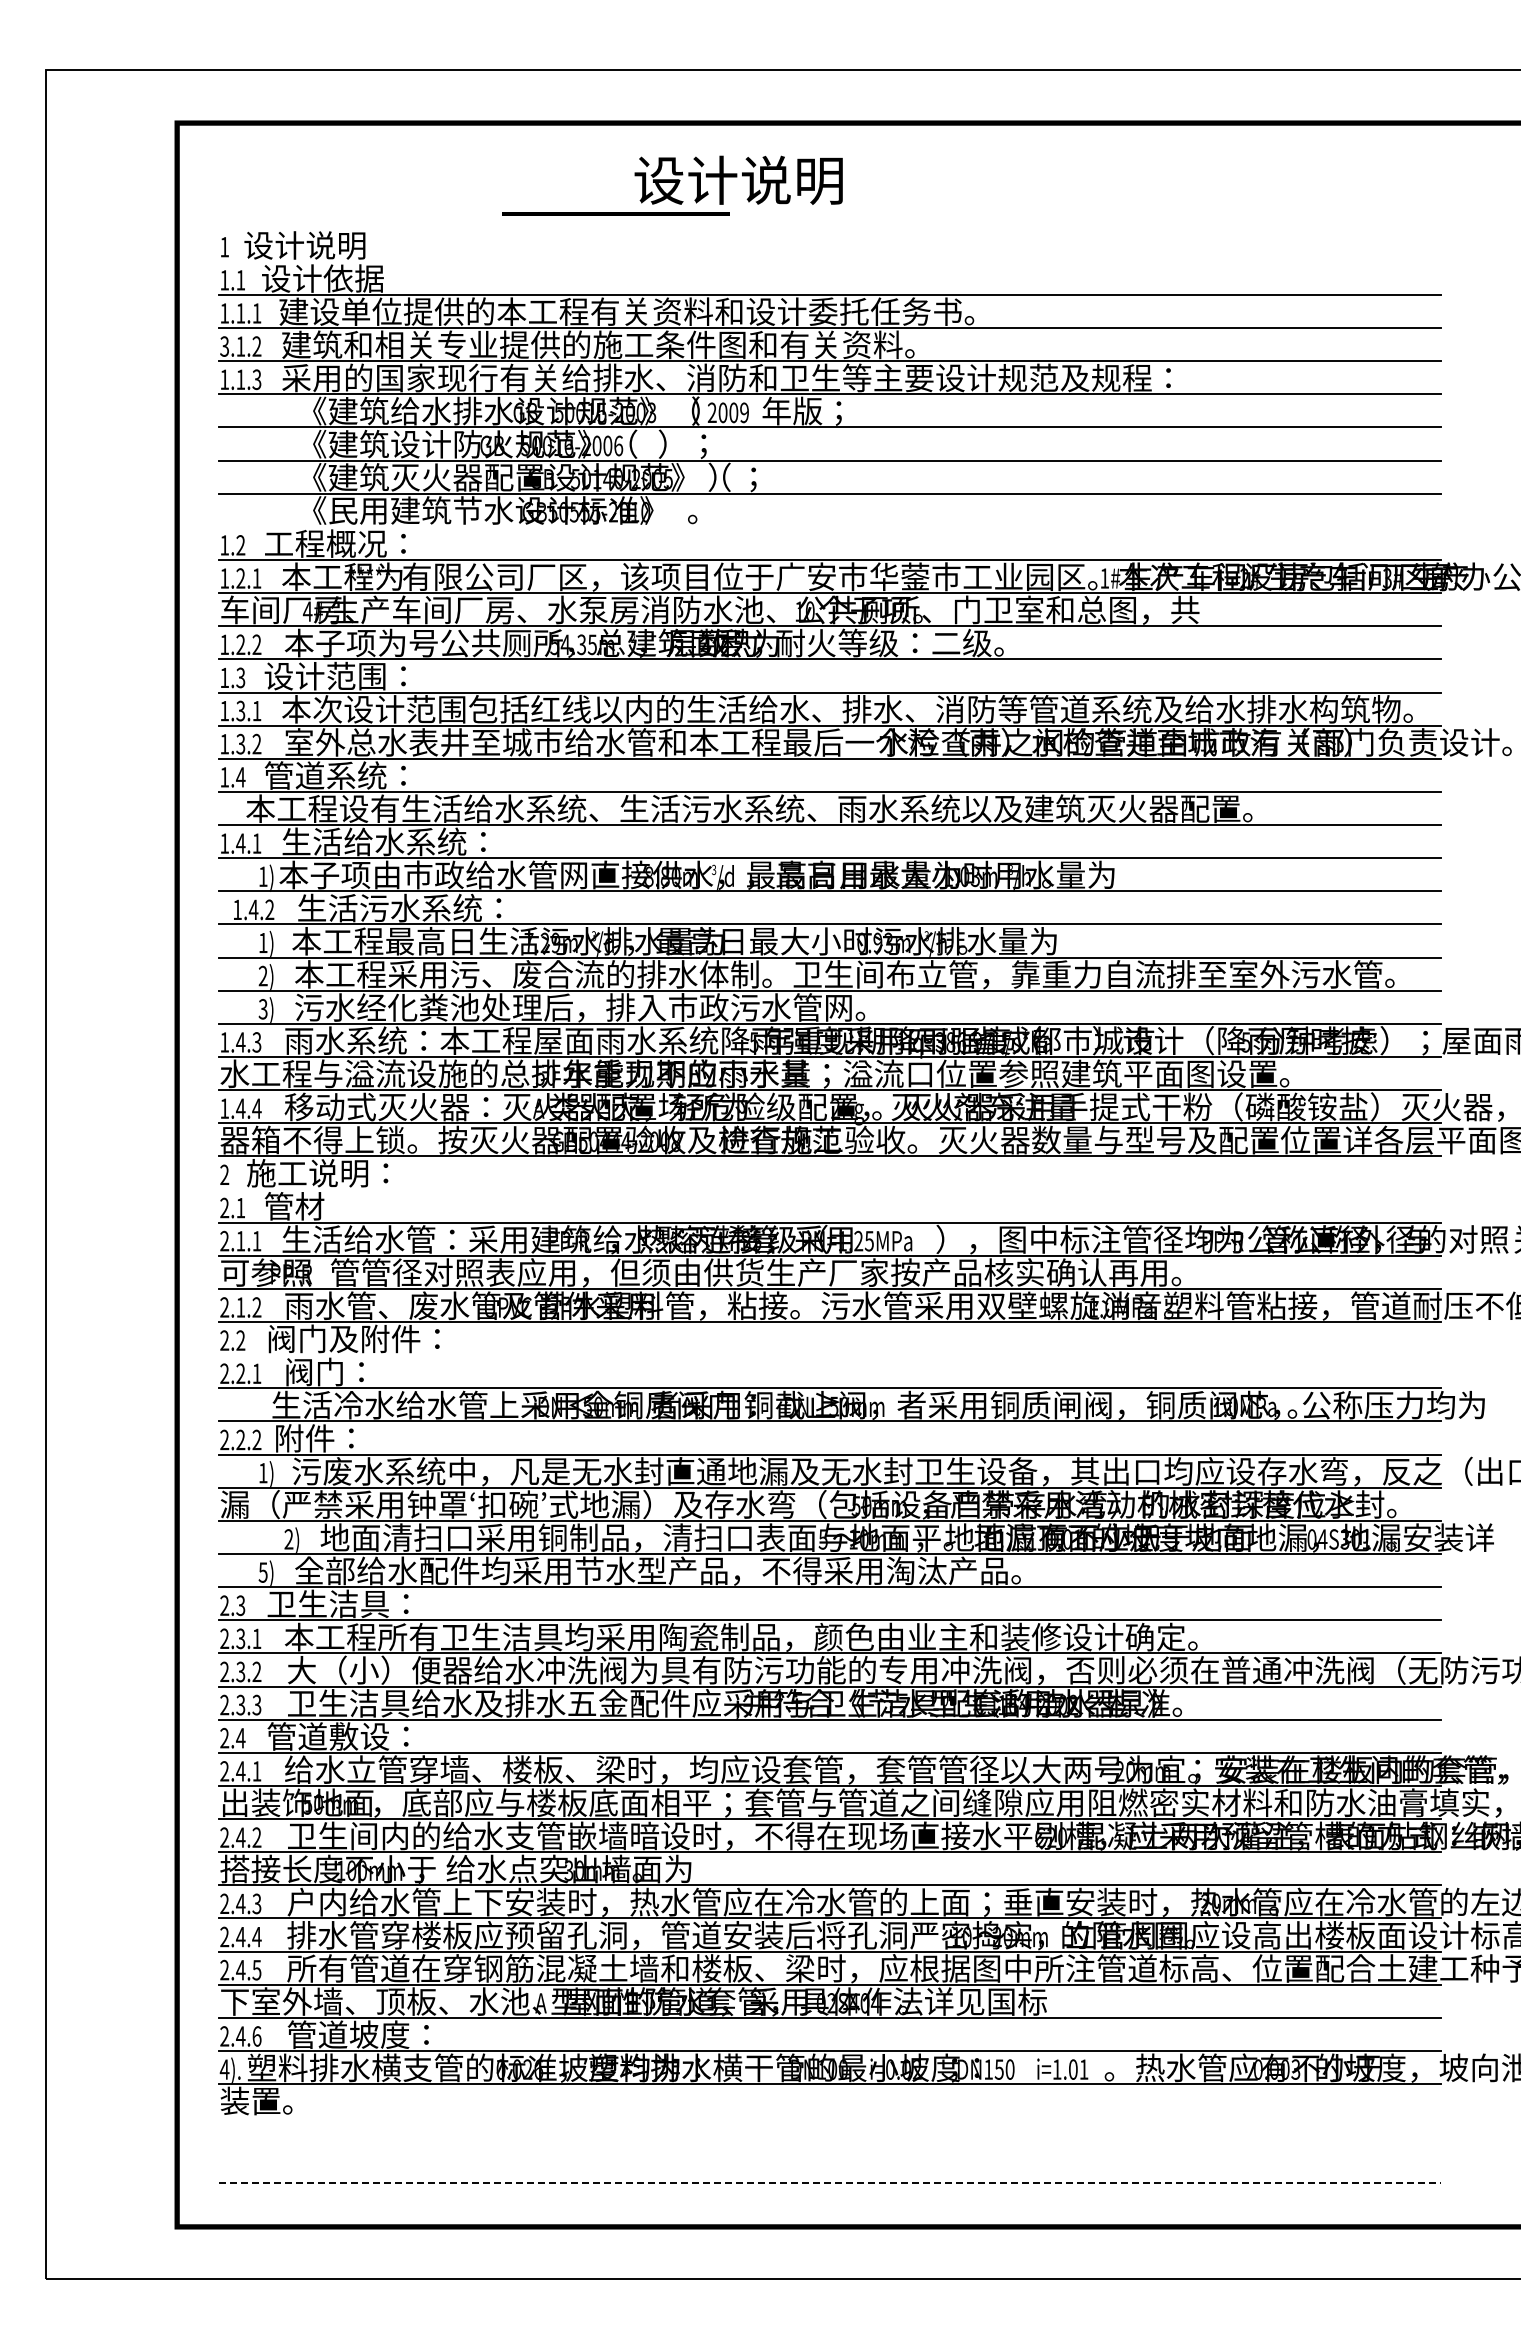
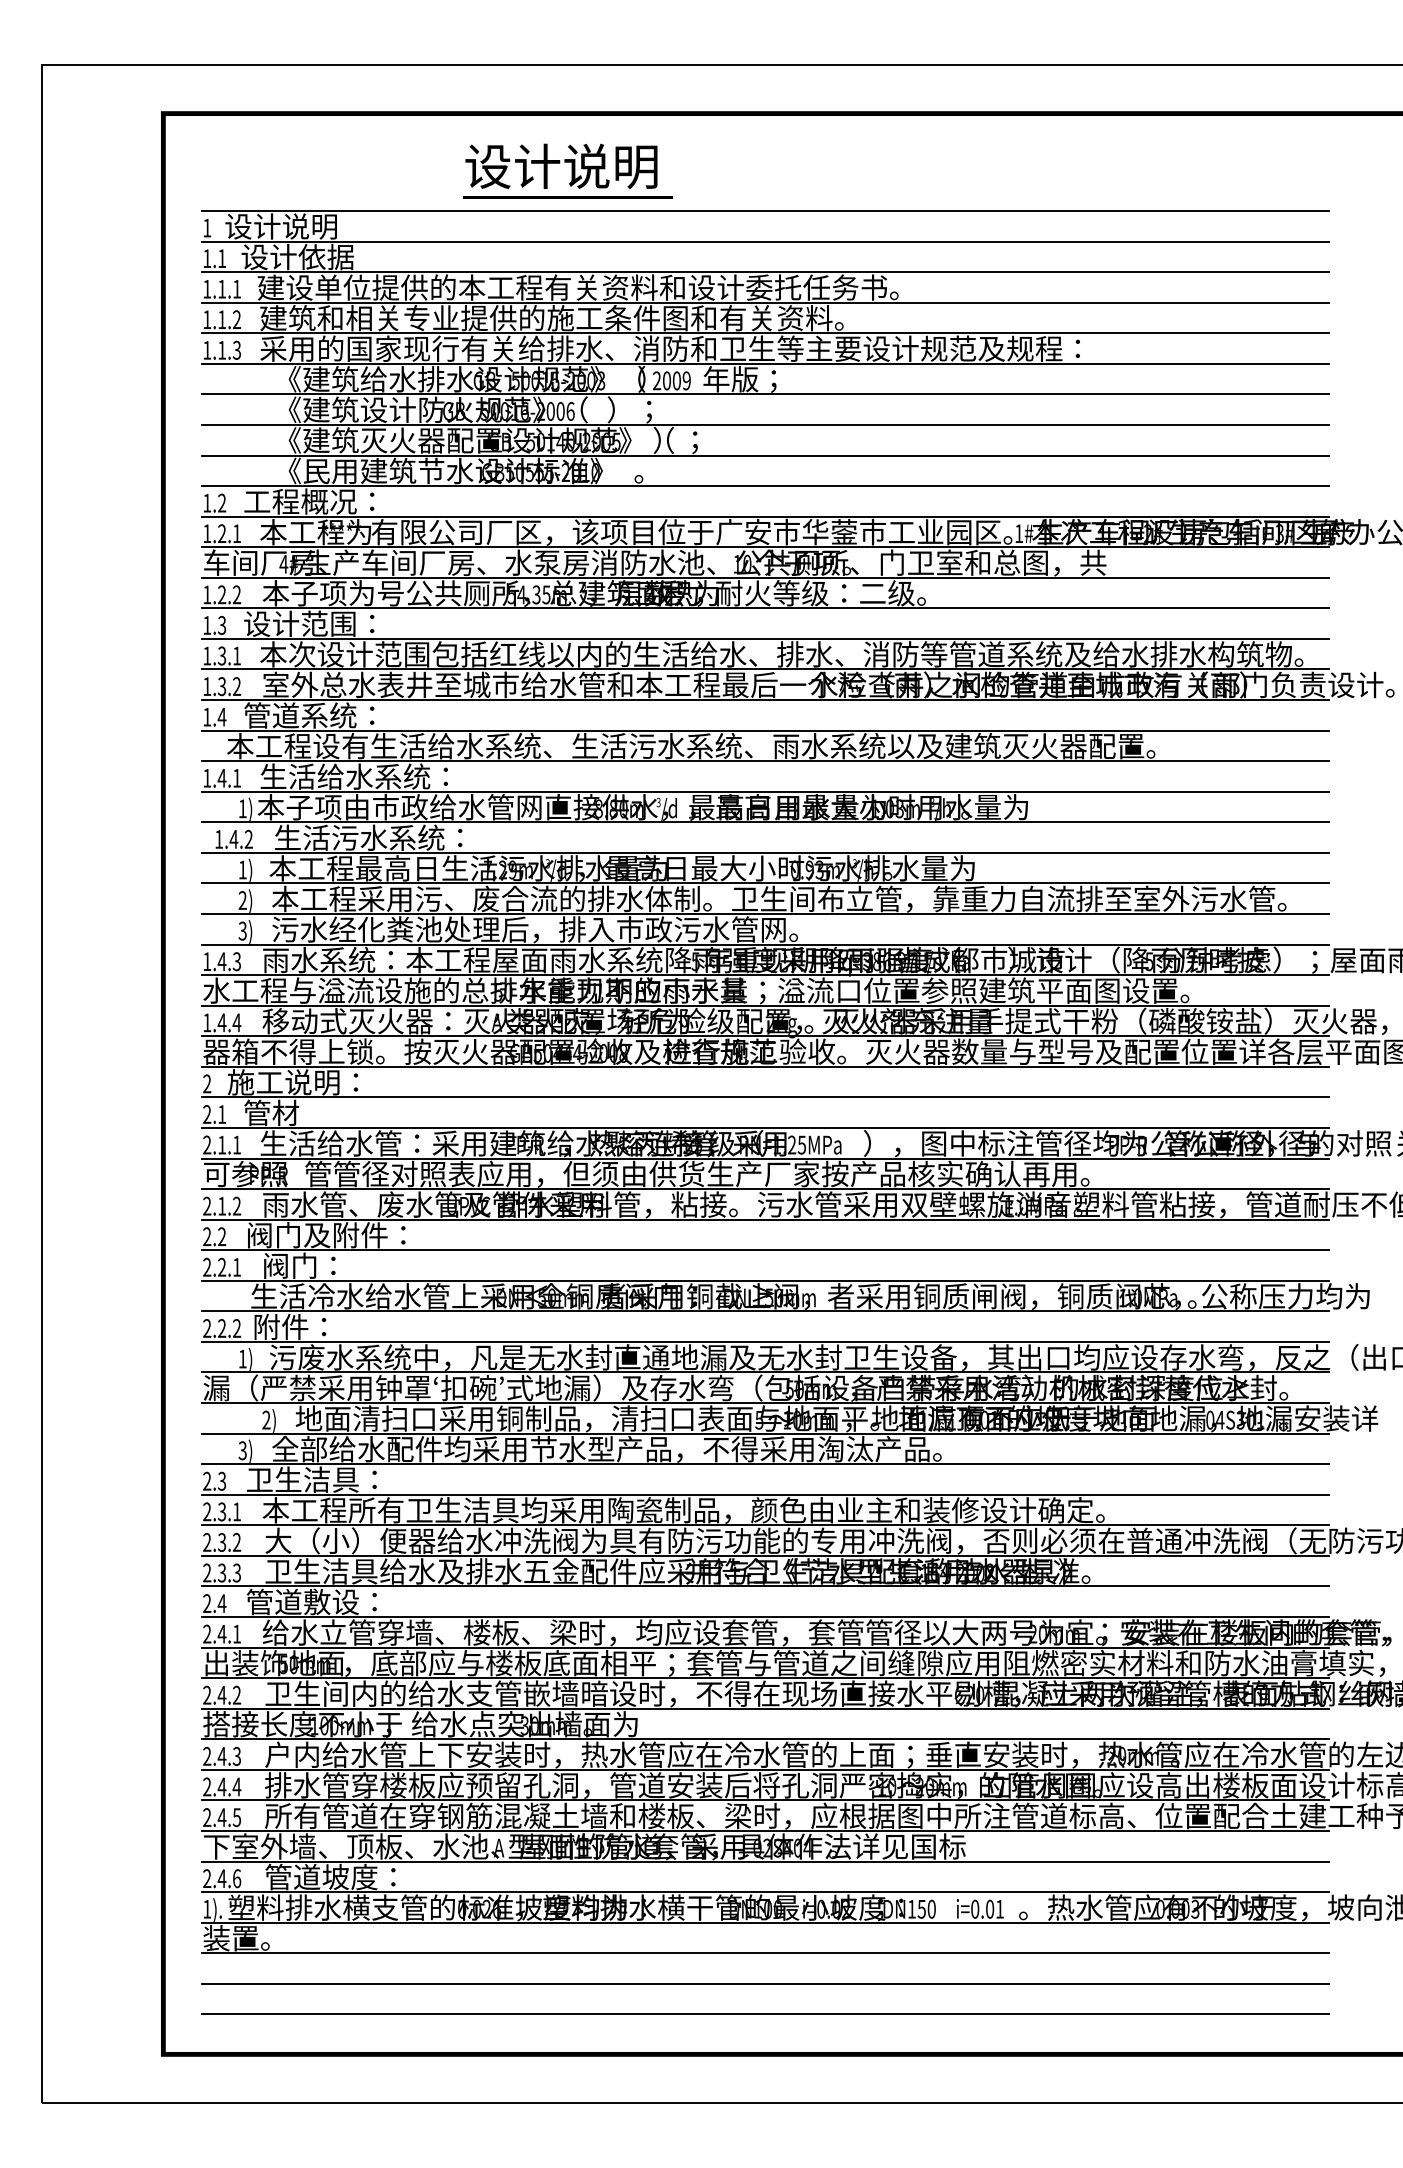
text: (738, 179) -> (561, 165), moved
line: (829, 228) -> (765, 210), added
line: (829, 261) -> (765, 241), added
text: (224, 346) -> (207, 319), 3.1.2 -> 1.1.2
line: (829, 526) -> (765, 485), added
line: (829, 1189) -> (765, 1097), added
line: (829, 1355) -> (765, 1250), added
text: (263, 1572) -> (243, 1450), 5) -> 3)
text: (224, 2069) -> (207, 1909), 4). -> 1).
text: (1056, 2069) -> (974, 1909), i=1.01 -> i=0.01
line: (829, 2117) -> (765, 1953), added
line: (829, 2150) -> (765, 1983), added
line: (829, 2183) -> (765, 2014), dashed -> solid

